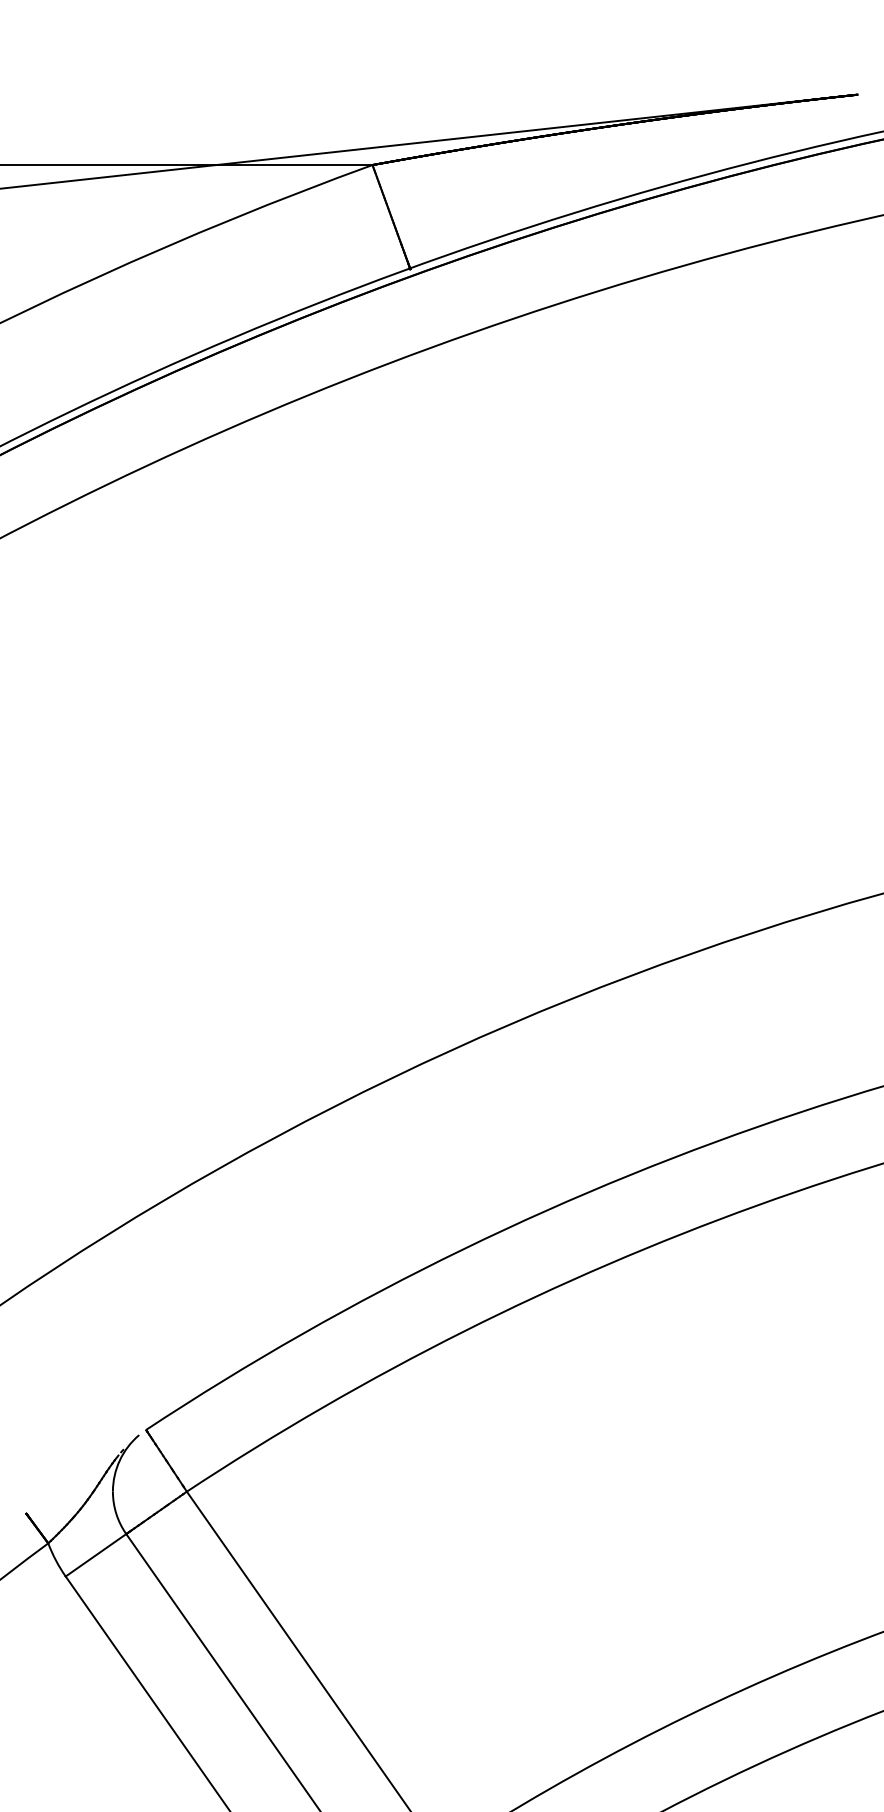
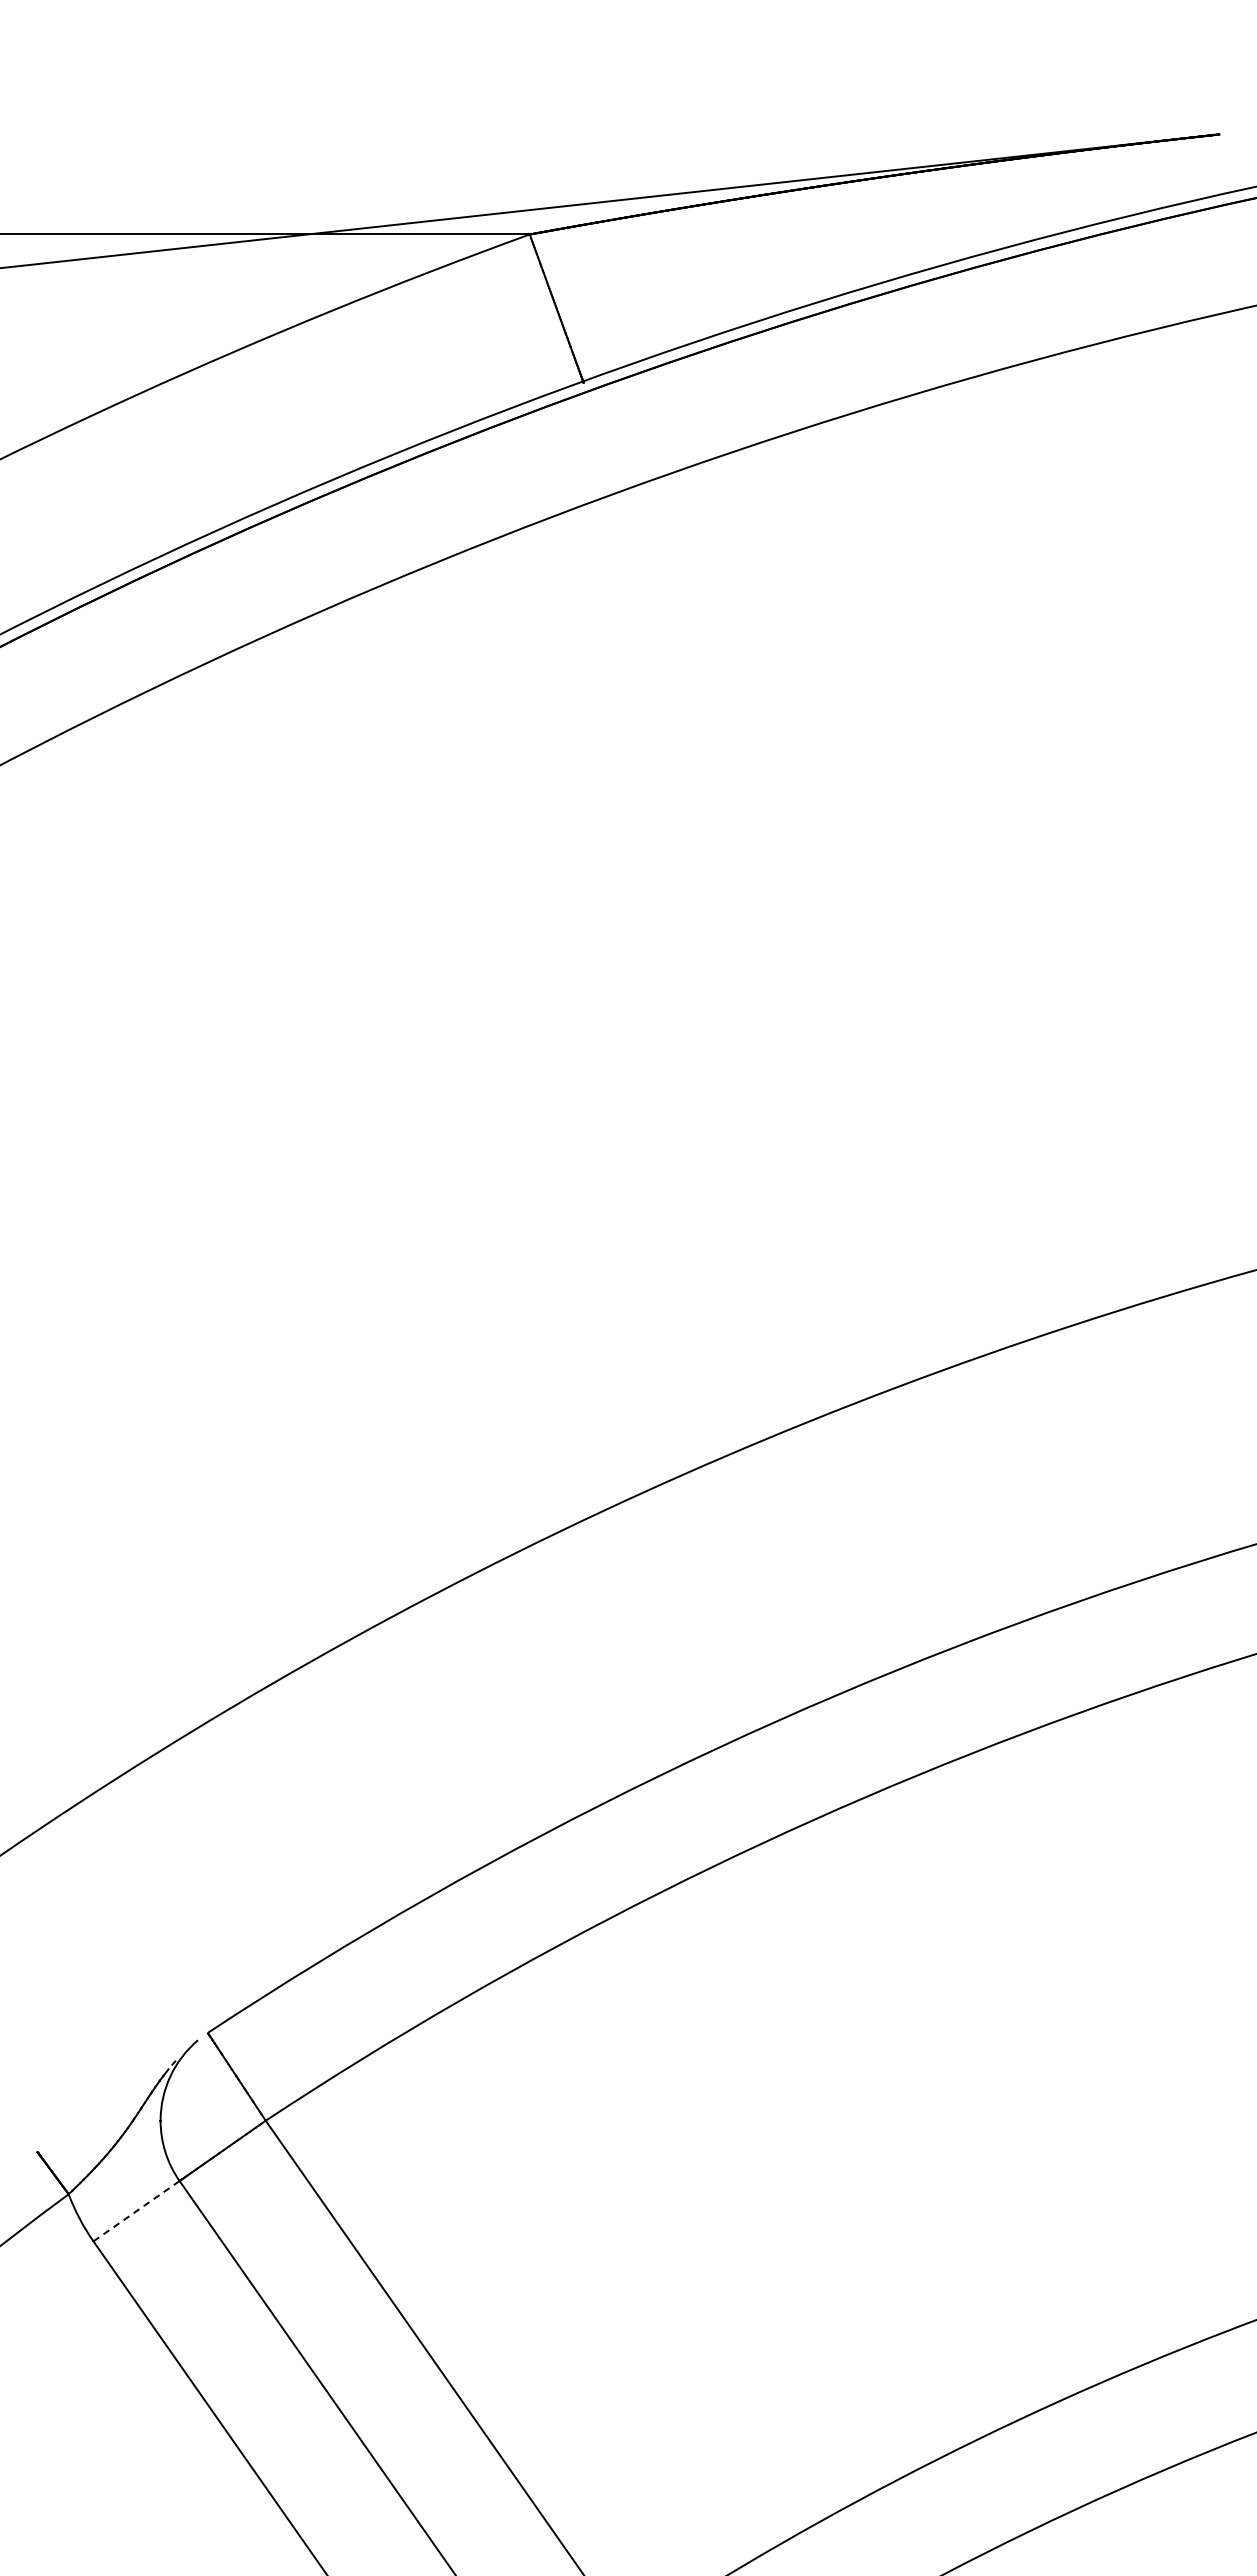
line: (95, 1555) -> (136, 2211), solid -> dashed

